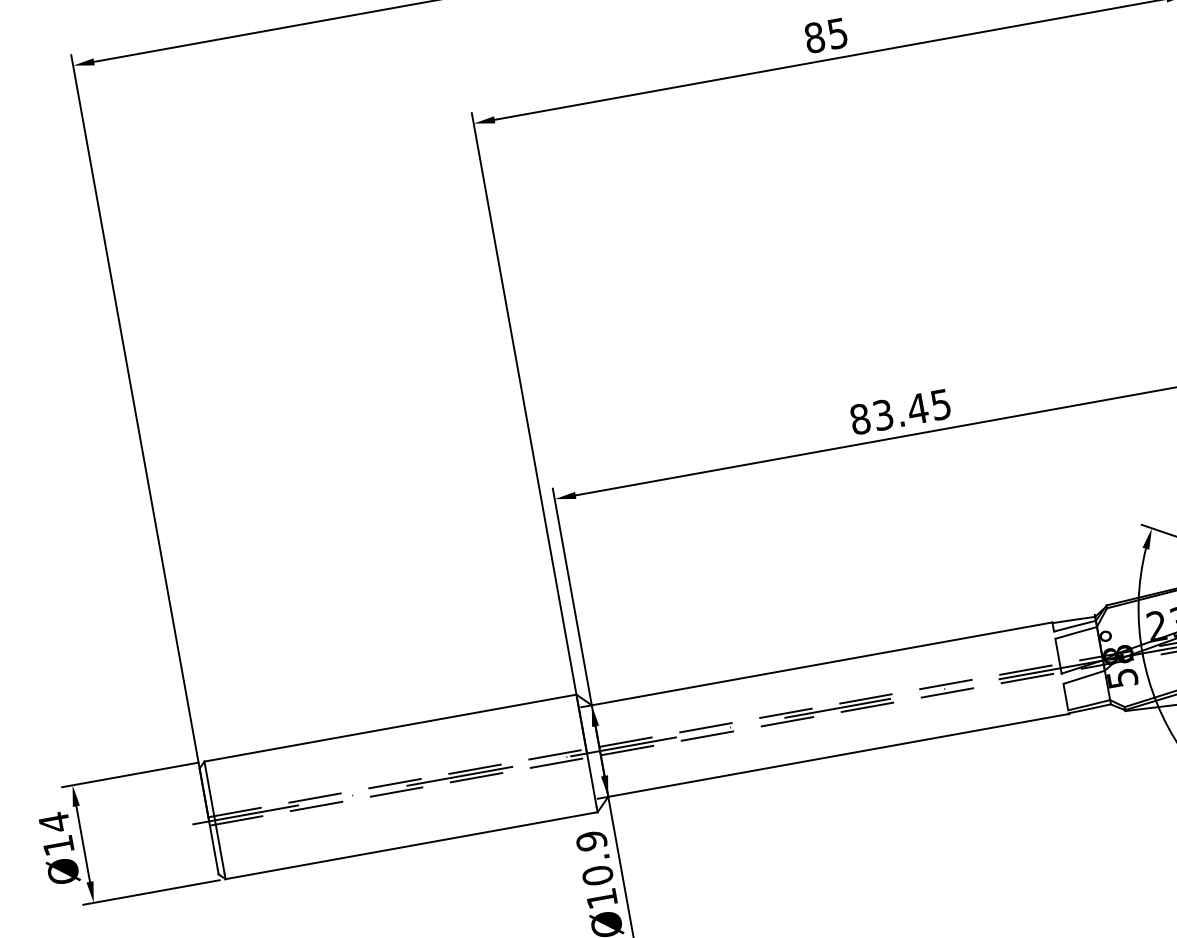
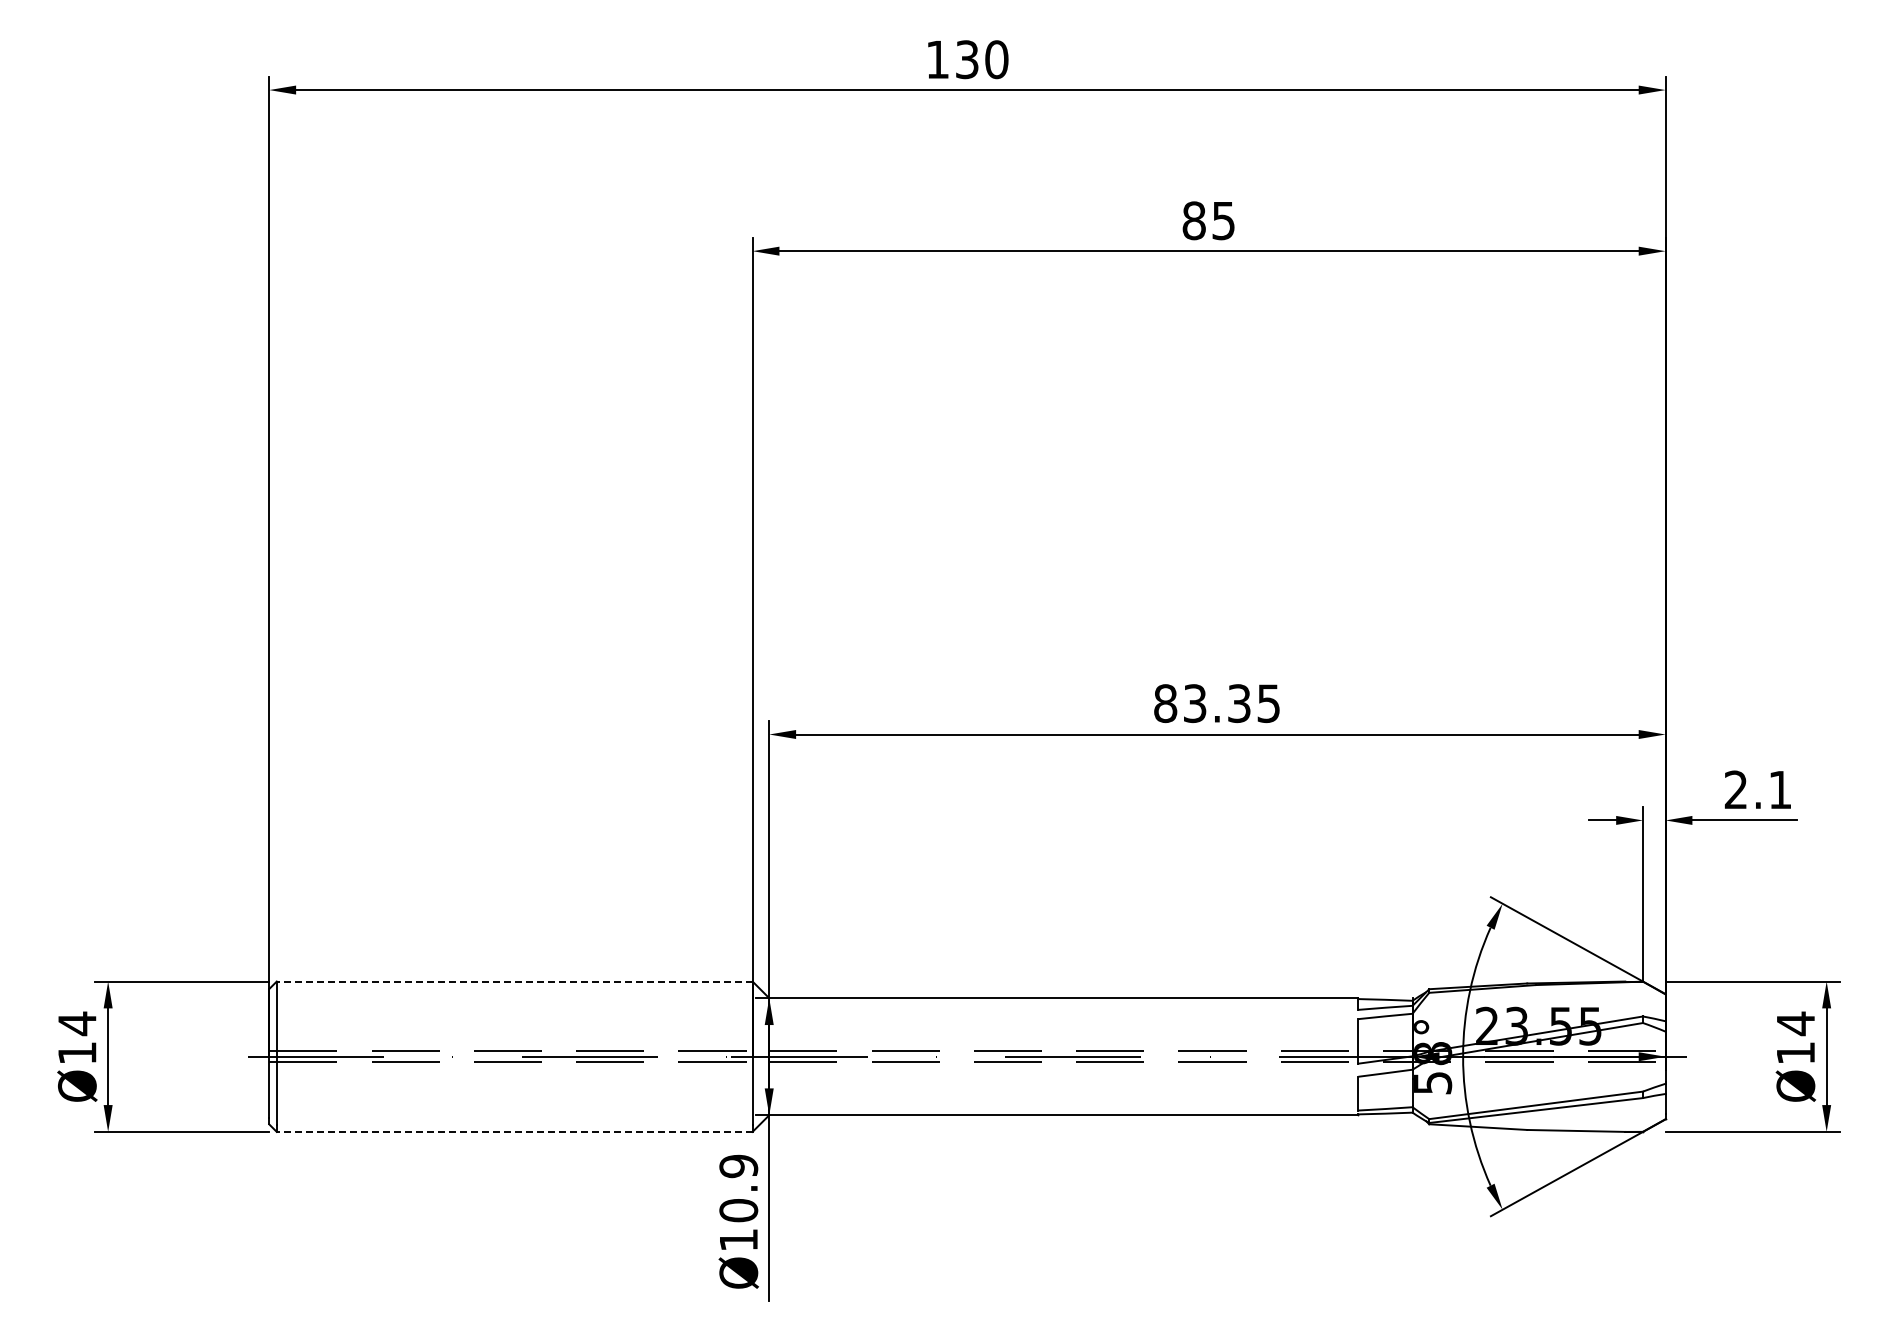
text: (918, 408) -> (1239, 703), 83.45 -> 83.35
line: (390, 728) -> (514, 981), solid -> dashed
line: (411, 845) -> (514, 1131), solid -> dashed

